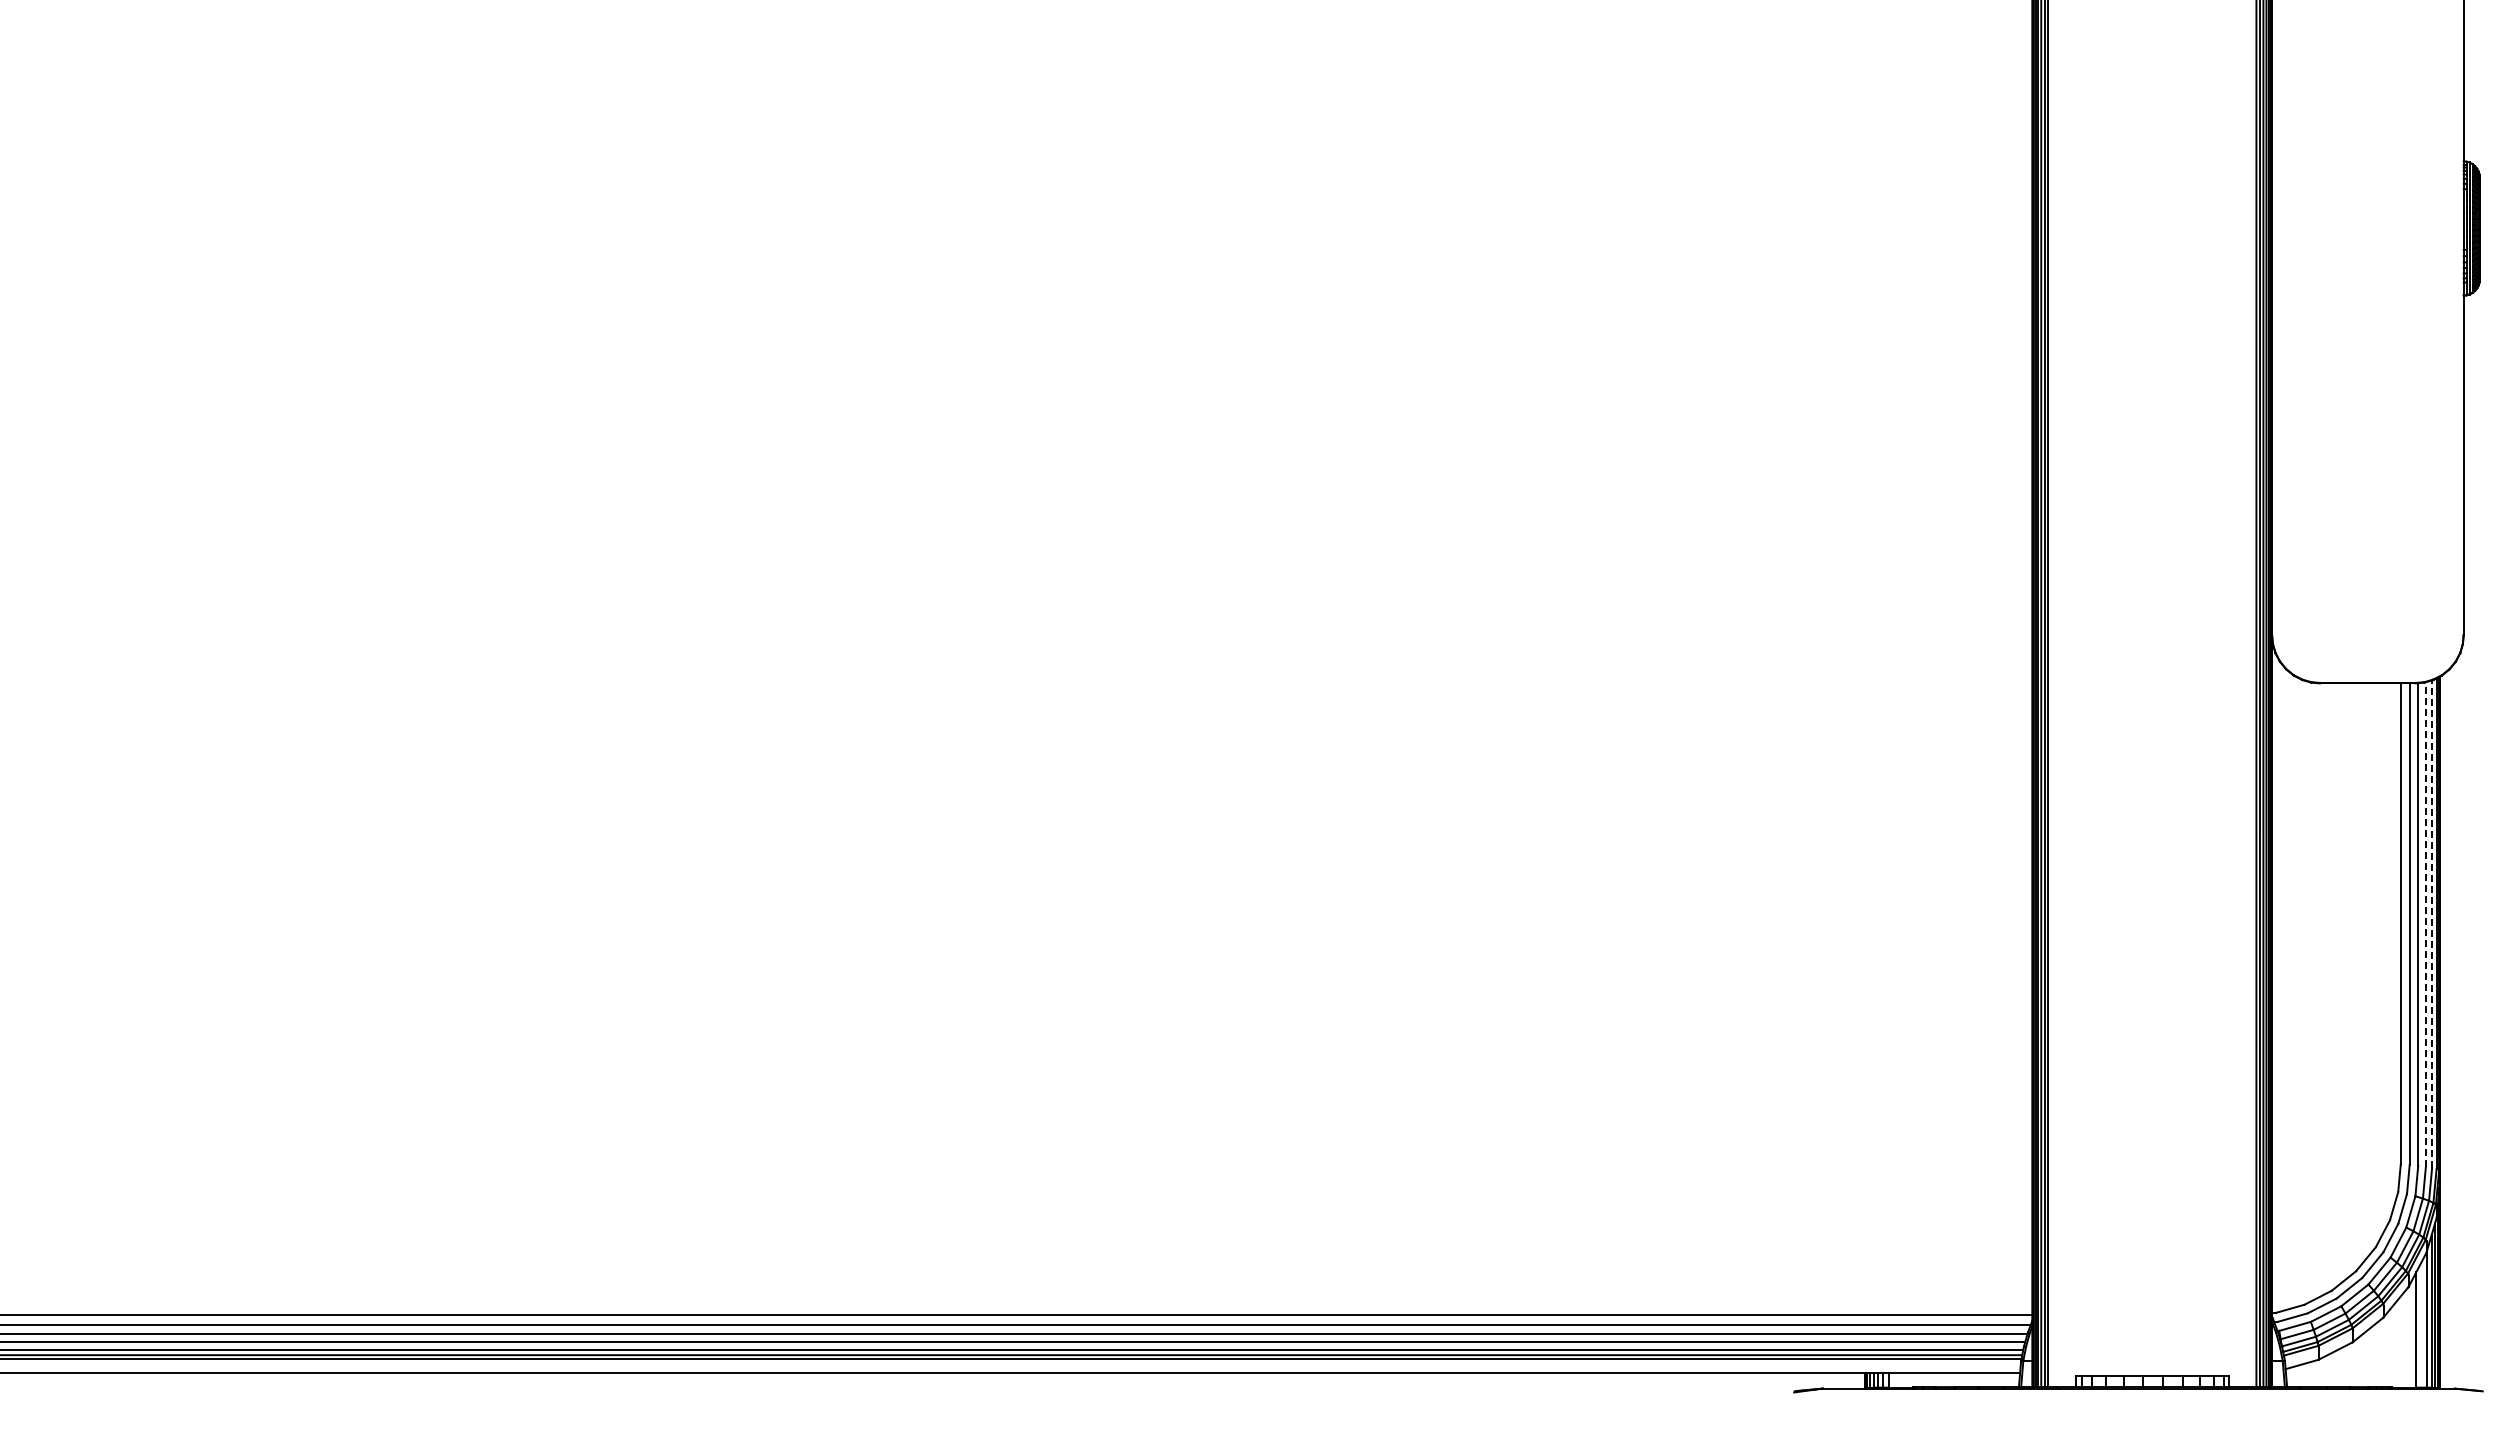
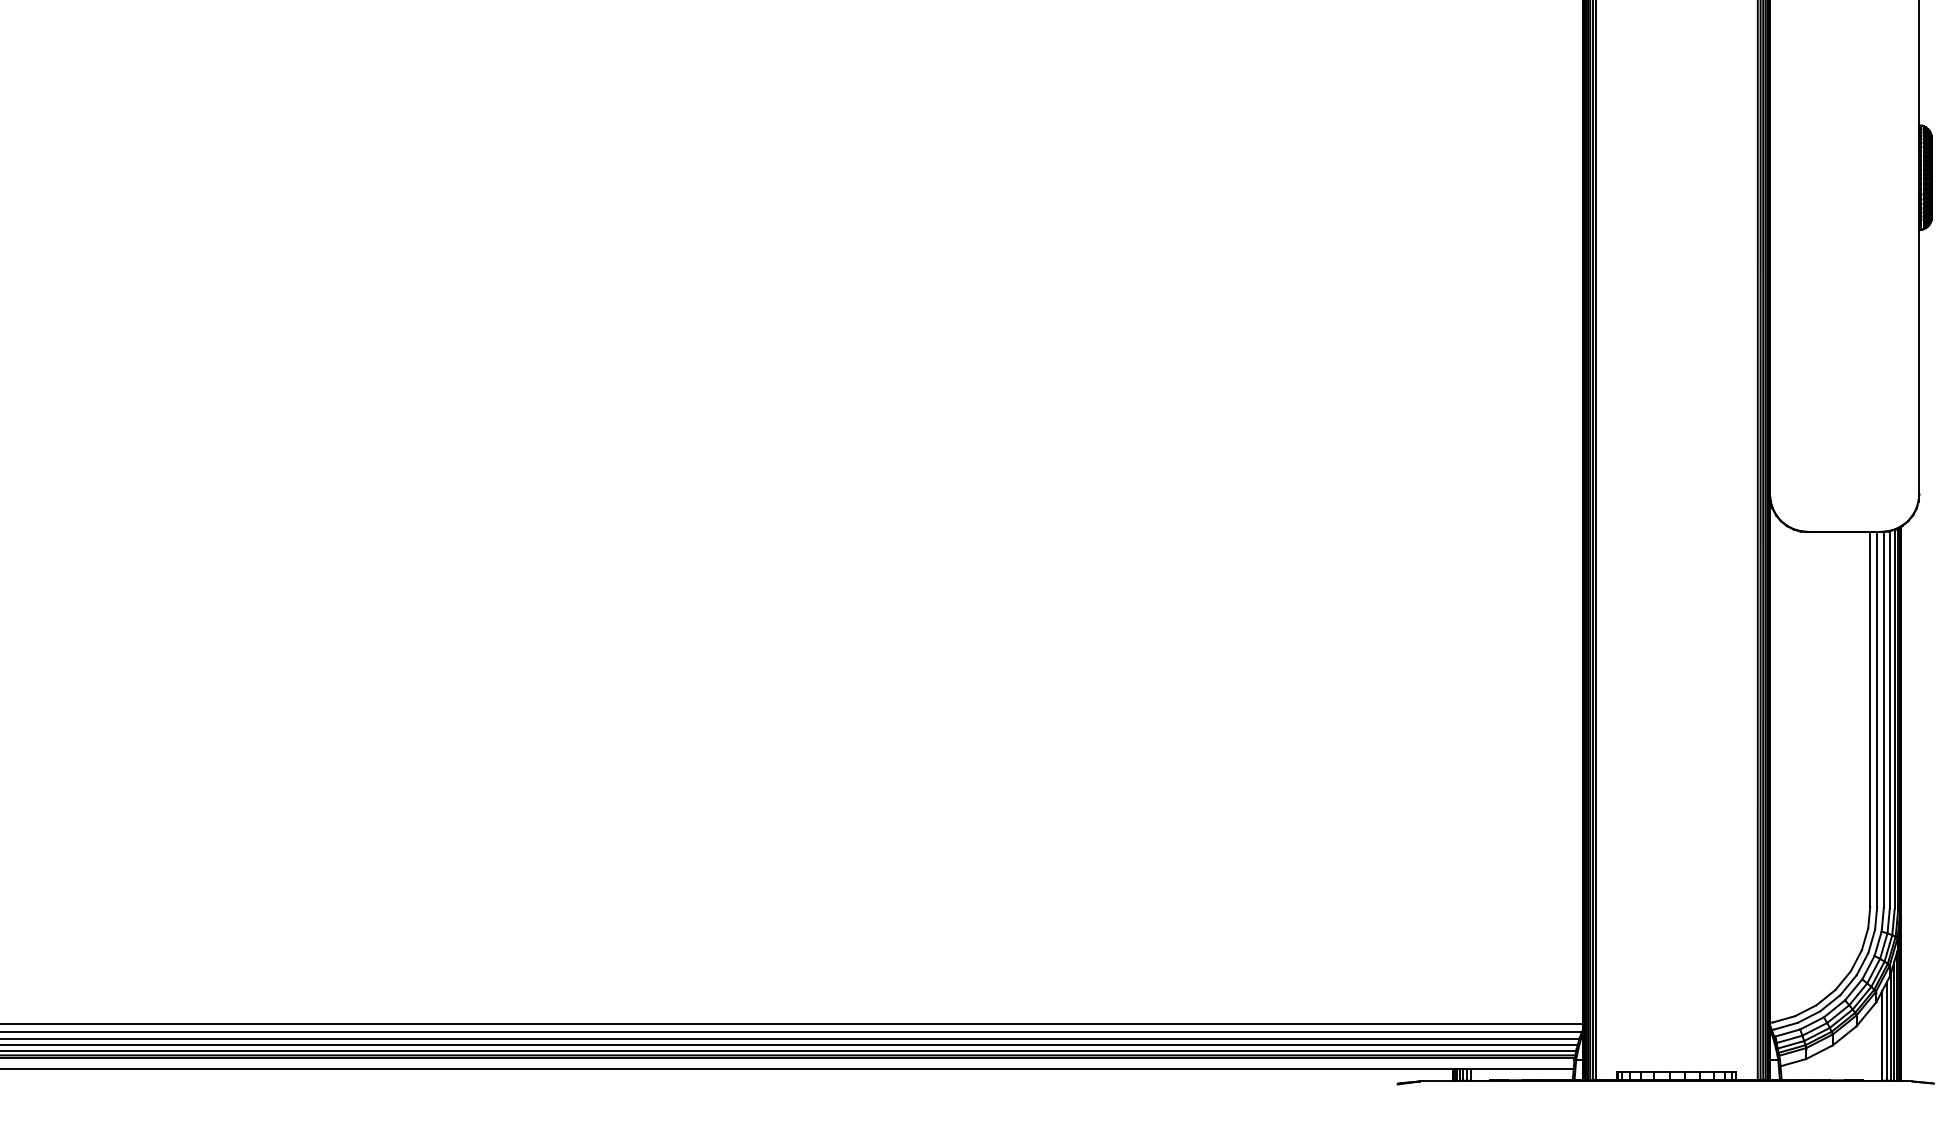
line: (2425, 923) -> (1889, 719), dashed -> solid
line: (2432, 924) -> (1894, 719), dashed -> solid
line: (2421, 1324) -> (1886, 1031), added

